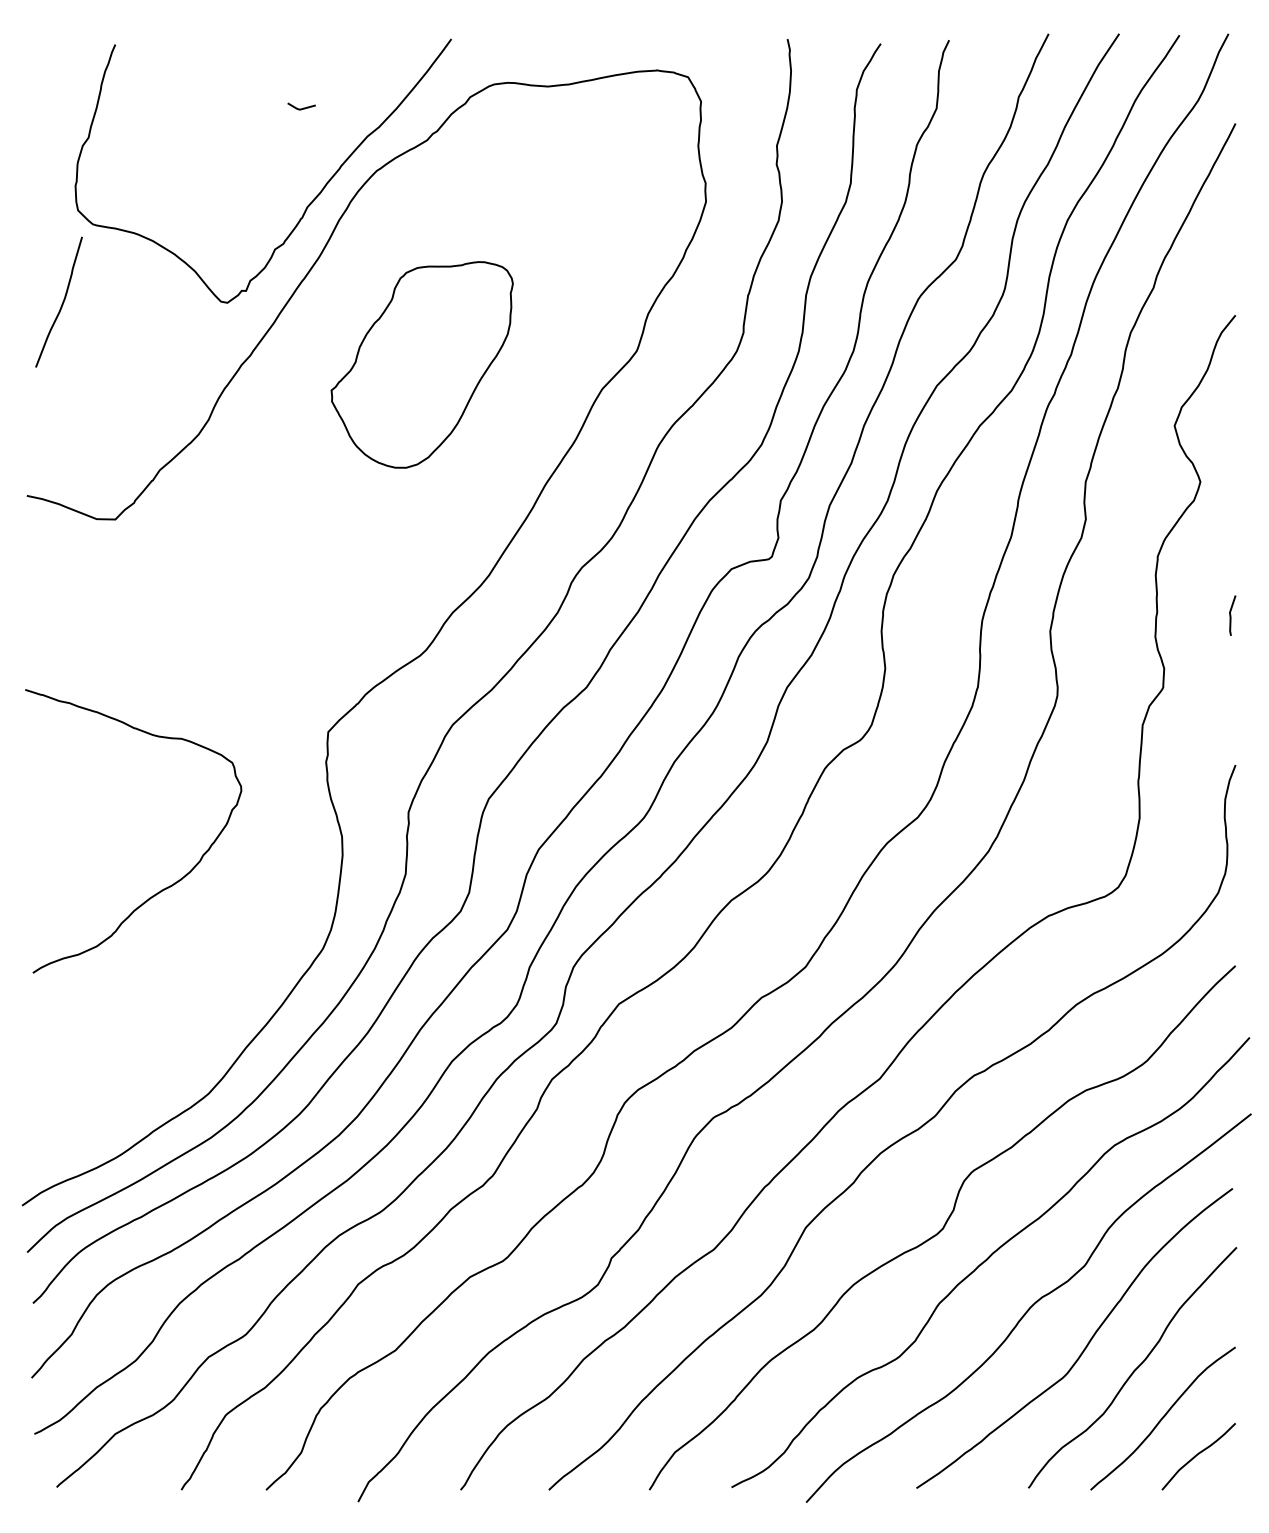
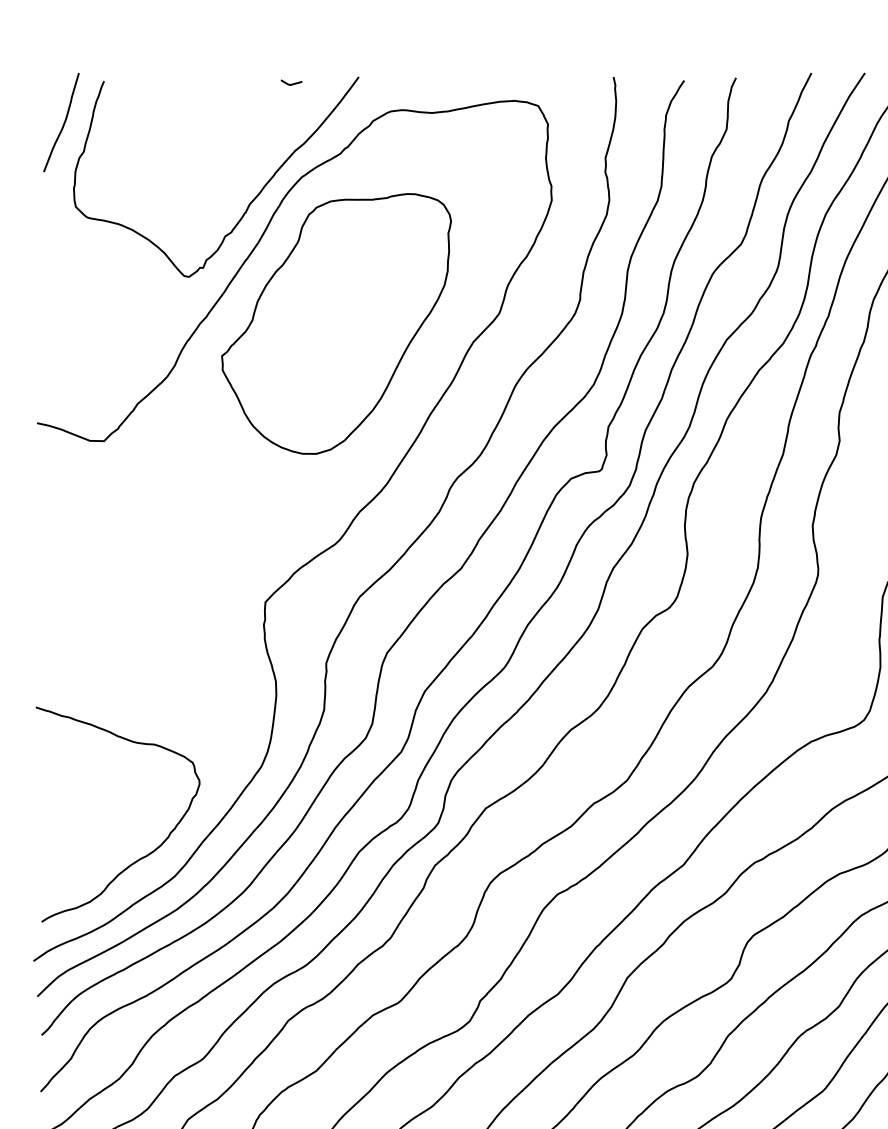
line: (301, 108) -> (291, 84), moved
curve: (62, 301) -> (64, 122), moved
part: (422, 364) -> (336, 323), size x1.67
curve: (163, 888) -> (140, 857), moved

